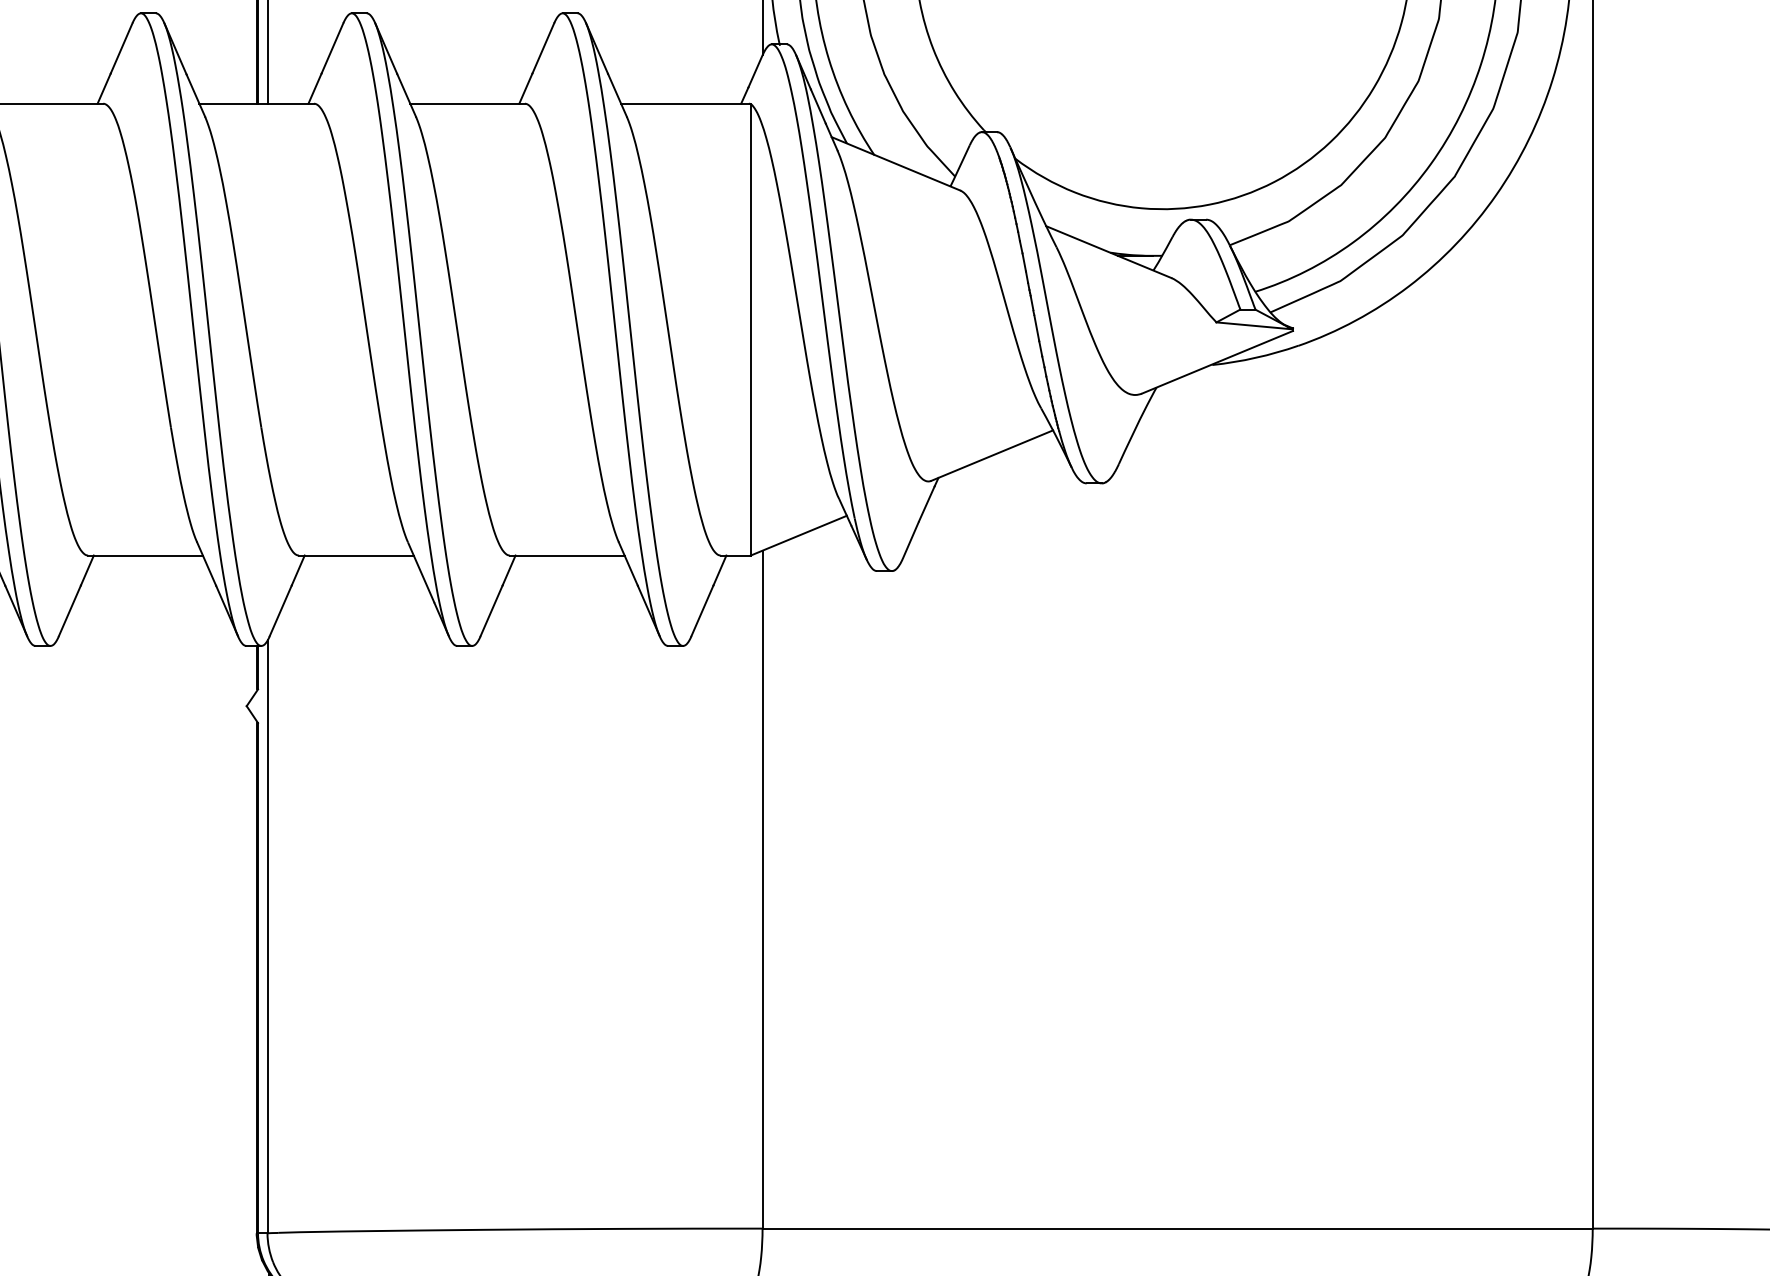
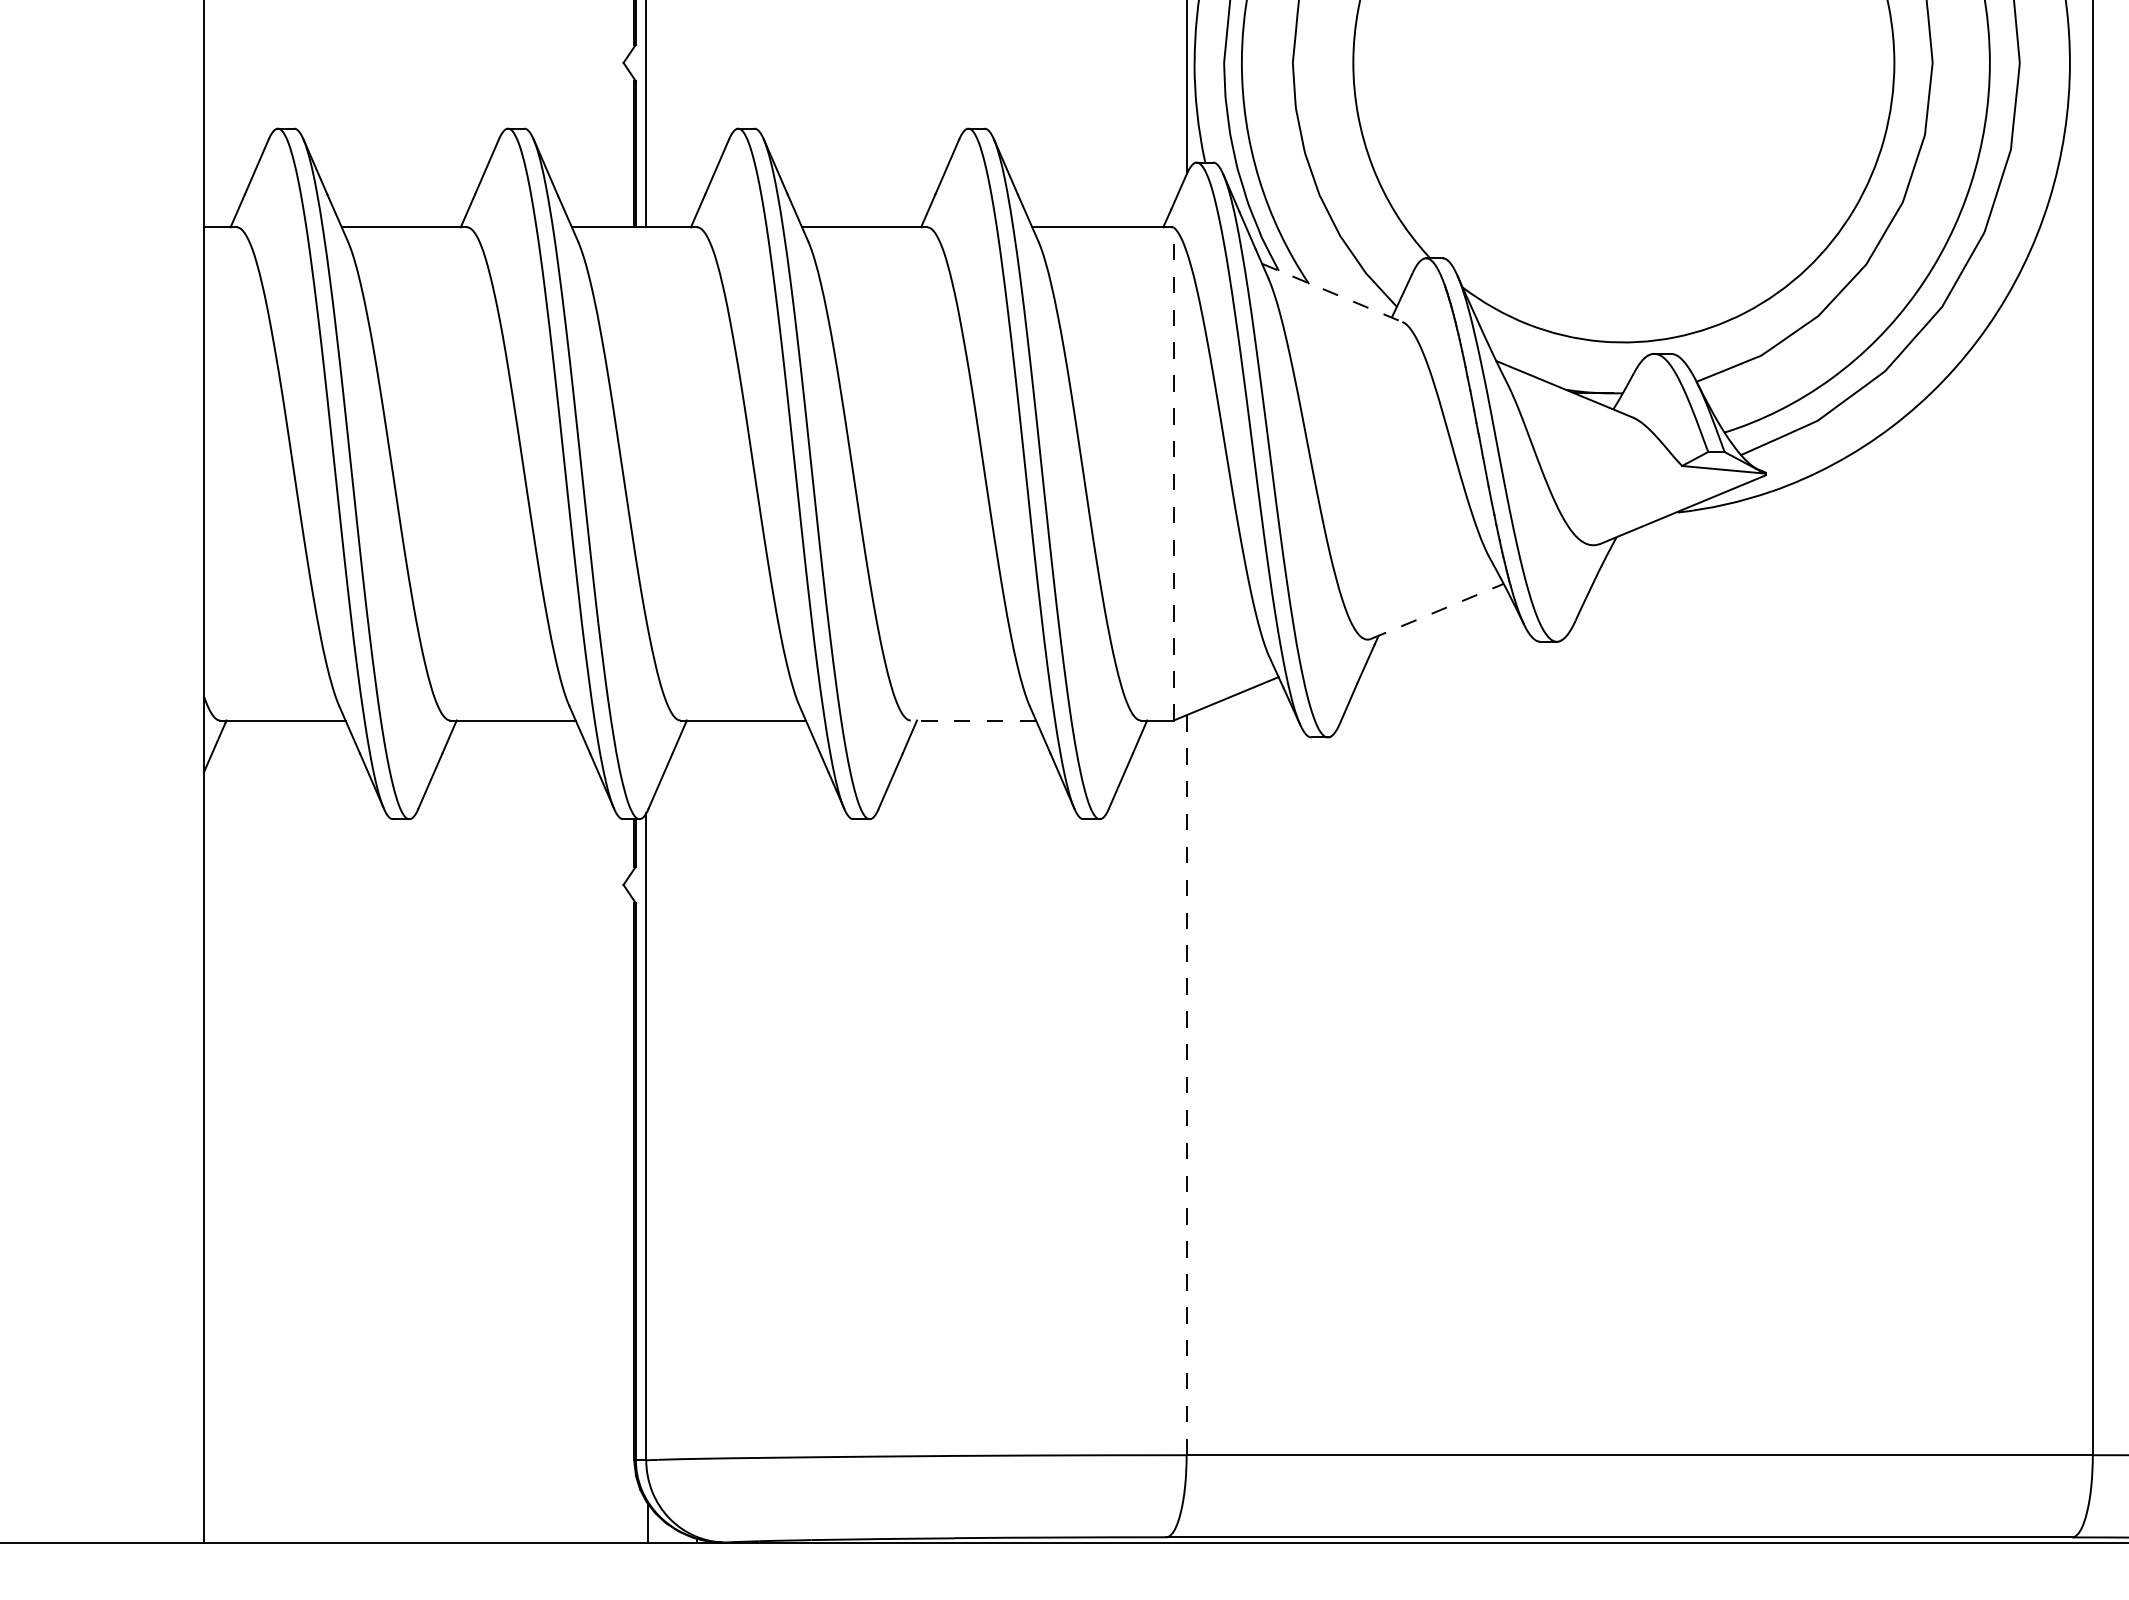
line: (896, 163) -> (1332, 292), solid -> dashed
line: (750, 329) -> (1173, 473), solid -> dashed
line: (992, 455) -> (1437, 611), solid -> dashed
line: (567, 555) -> (973, 720), solid -> dashed
line: (762, 889) -> (1186, 1085), solid -> dashed

